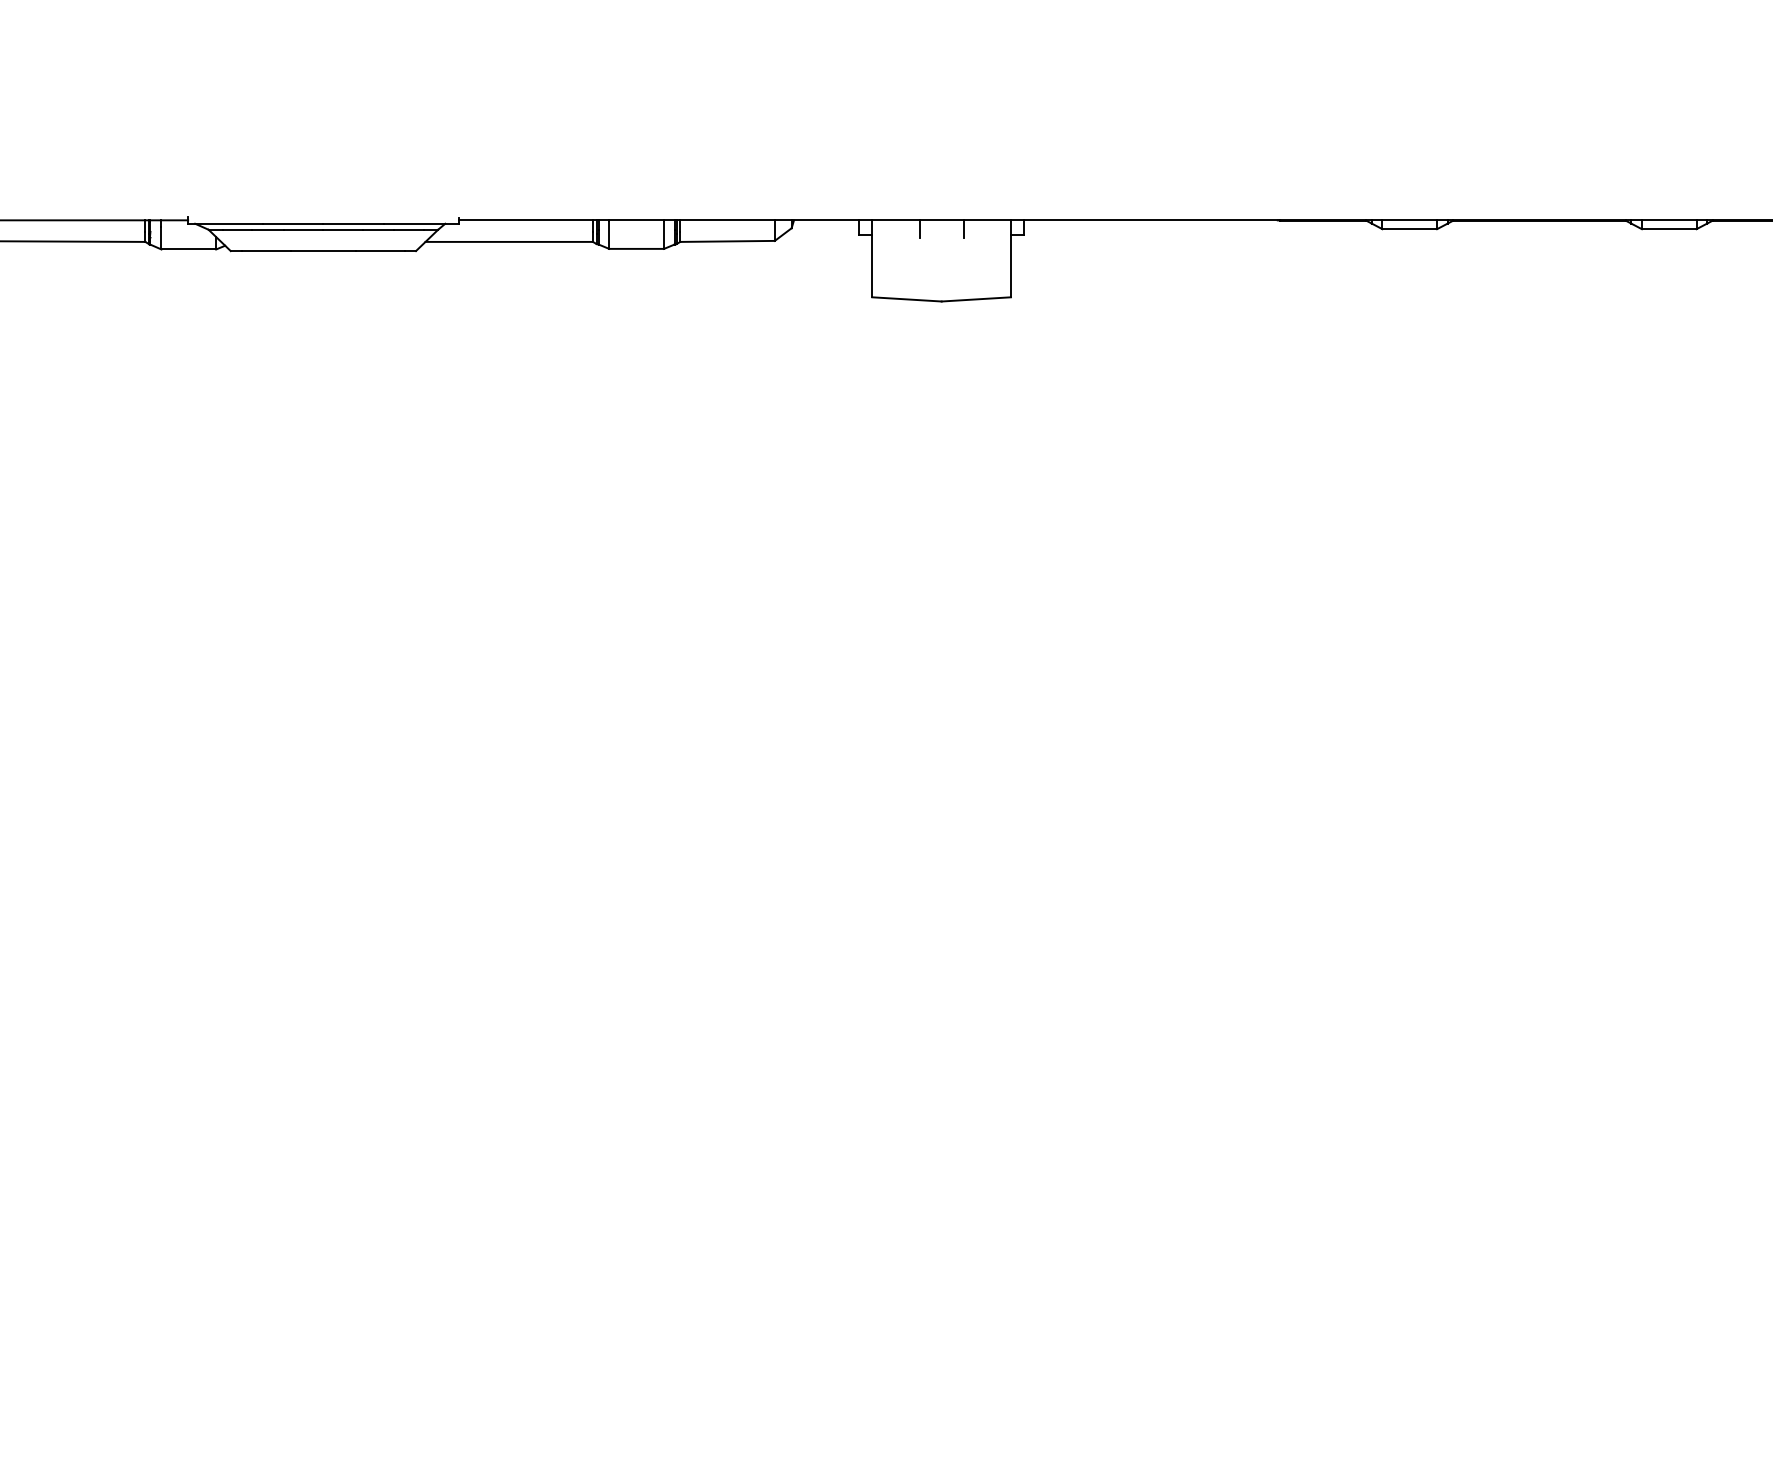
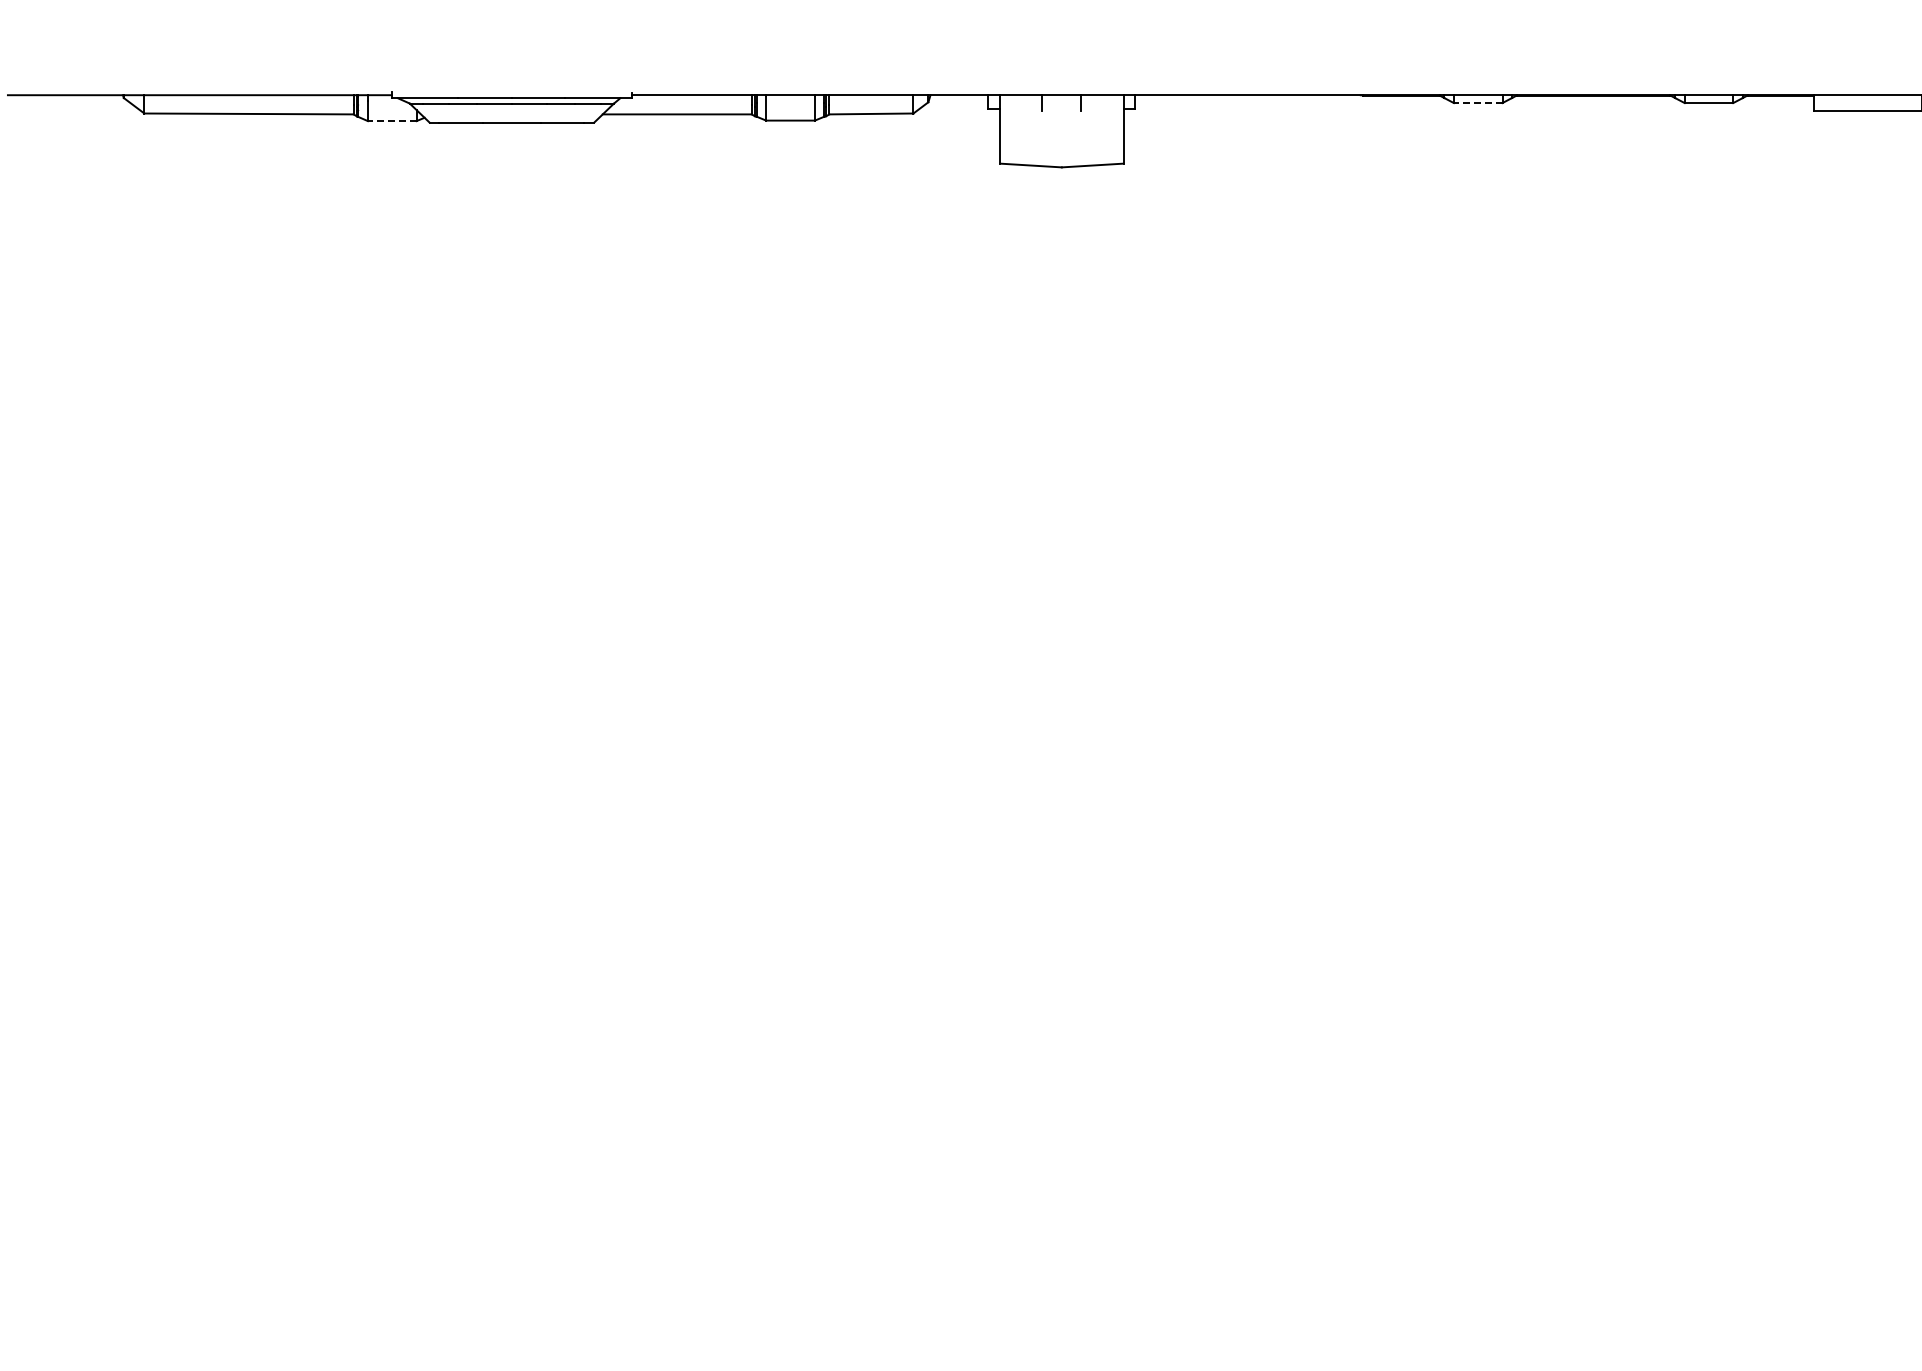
line: (1408, 229) -> (1477, 103), solid -> dashed
line: (187, 249) -> (391, 121), solid -> dashed

